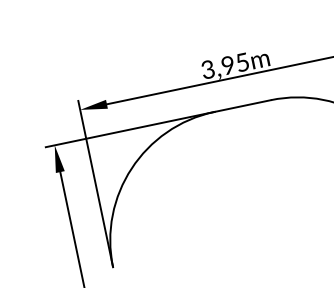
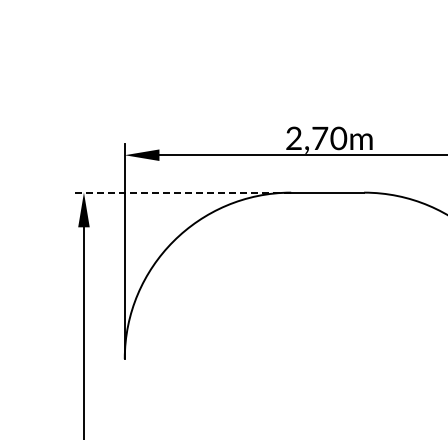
text: (225, 66) -> (316, 138), 3,95m -> 2,70m
line: (129, 129) -> (181, 192), solid -> dashed

